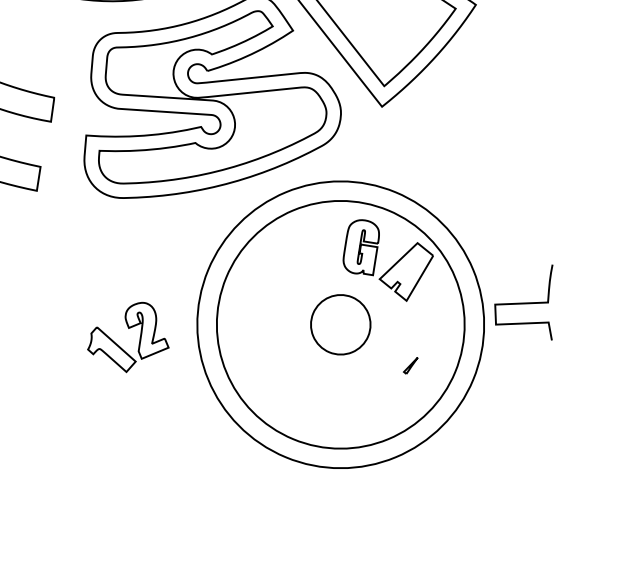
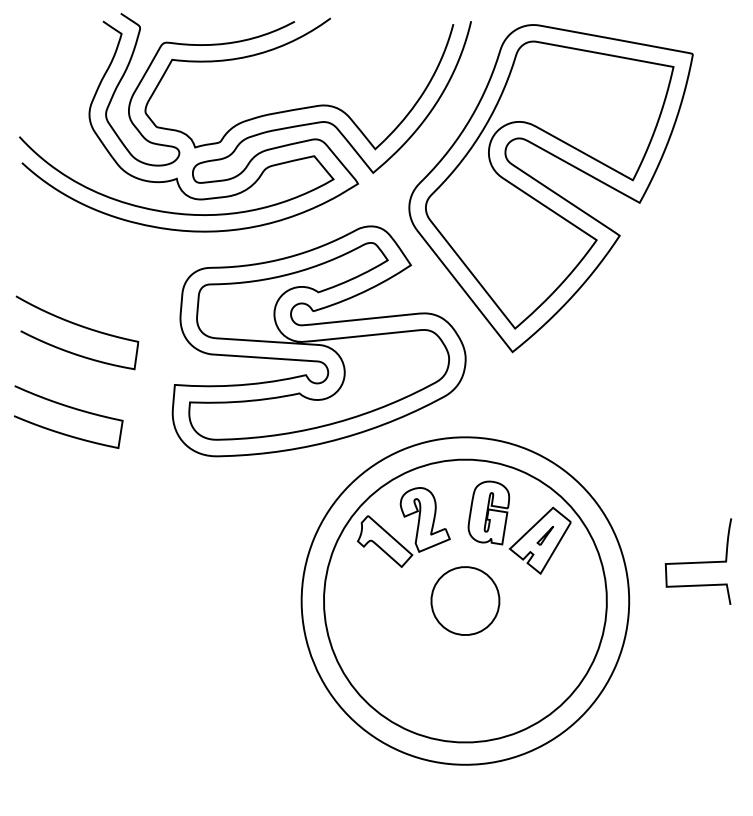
curve: (522, 302) -> (697, 561), moved
part: (128, 328) -> (404, 517), moved
part: (410, 365) -> (544, 535), moved

